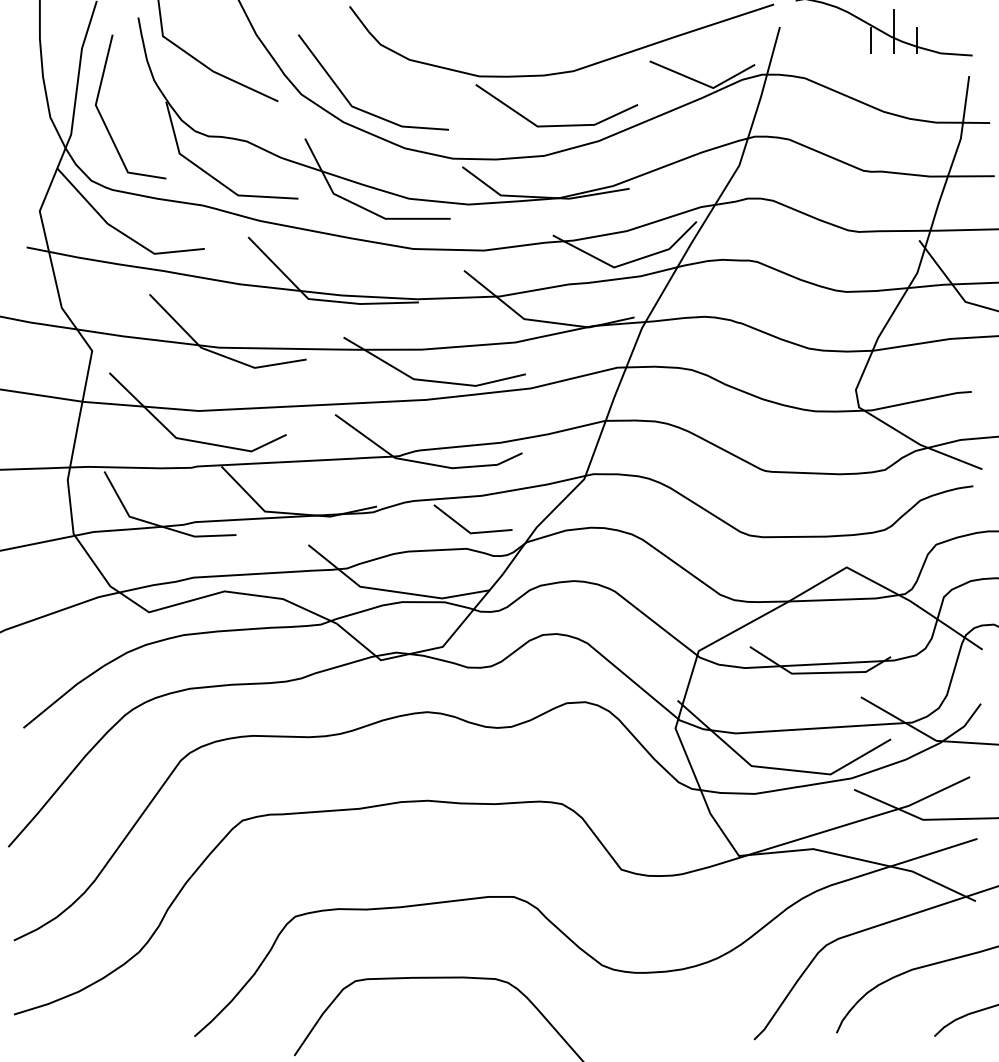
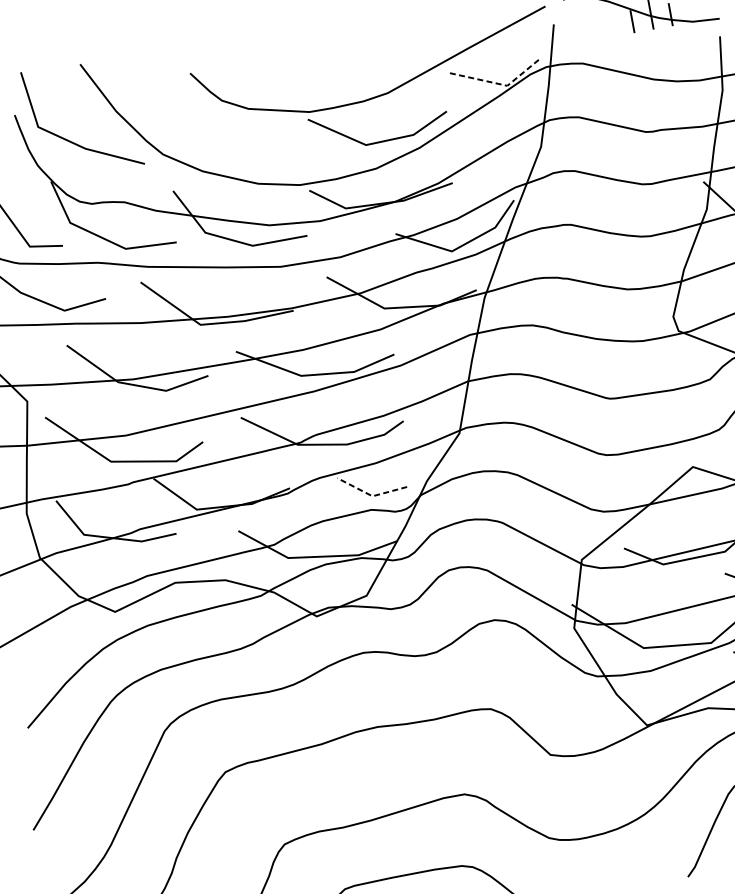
line: (704, 84) -> (499, 84), solid -> dashed
line: (360, 108) -> (214, 157), removed
line: (469, 532) -> (371, 495), solid -> dashed

